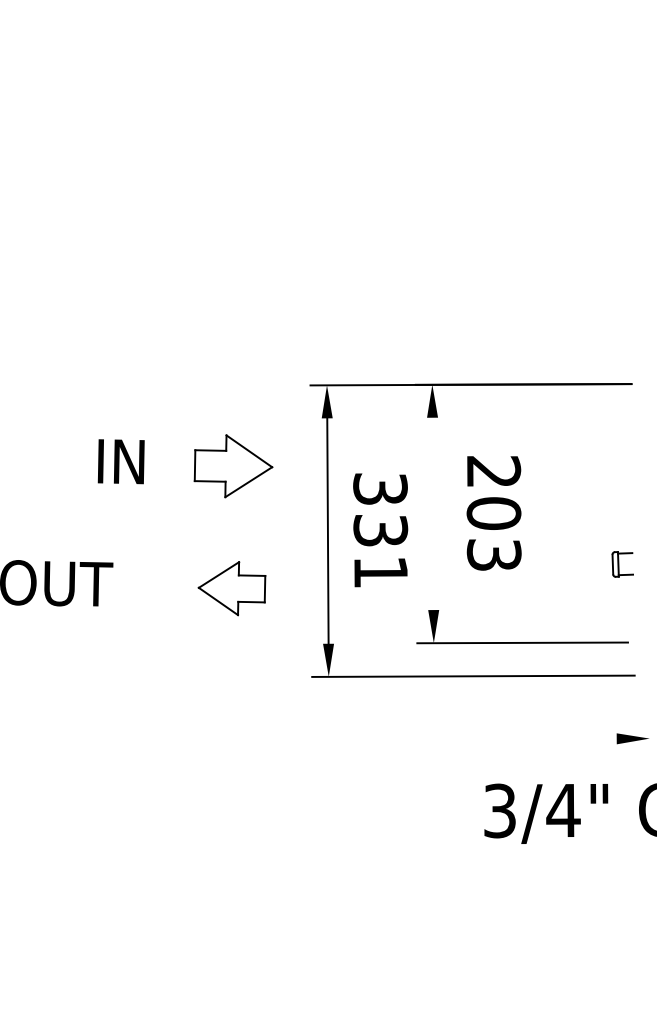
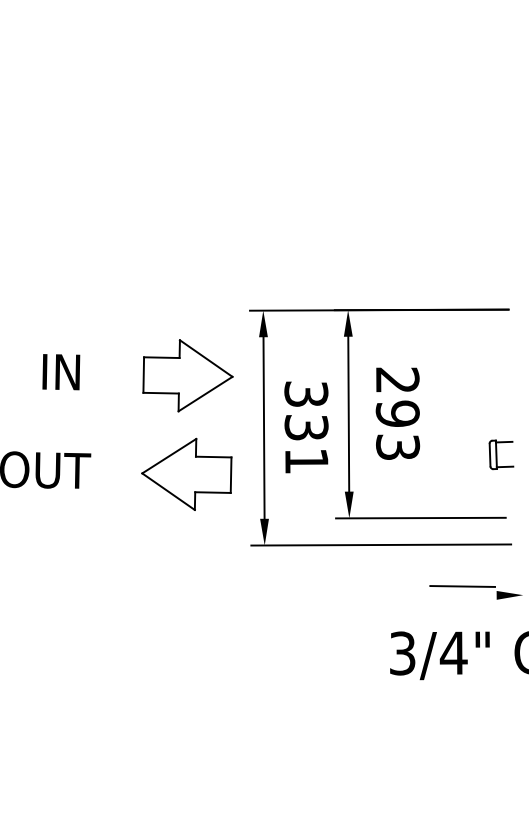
text: (120, 461) -> (60, 371), moved
part: (233, 466) -> (187, 376), size x1.43
line: (432, 513) -> (348, 413), added
text: (493, 513) -> (397, 413), 203 -> 293
part: (622, 564) -> (501, 454), size x1.43
part: (231, 588) -> (186, 474), size x1.67
line: (574, 727) -> (462, 586), added

